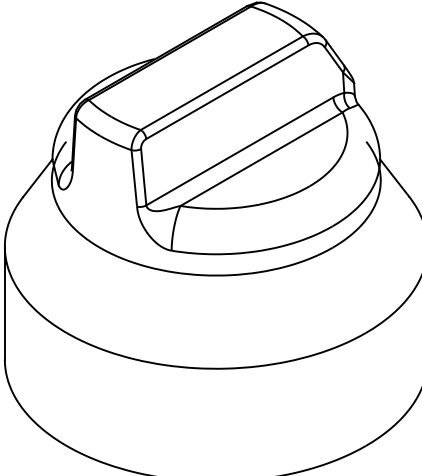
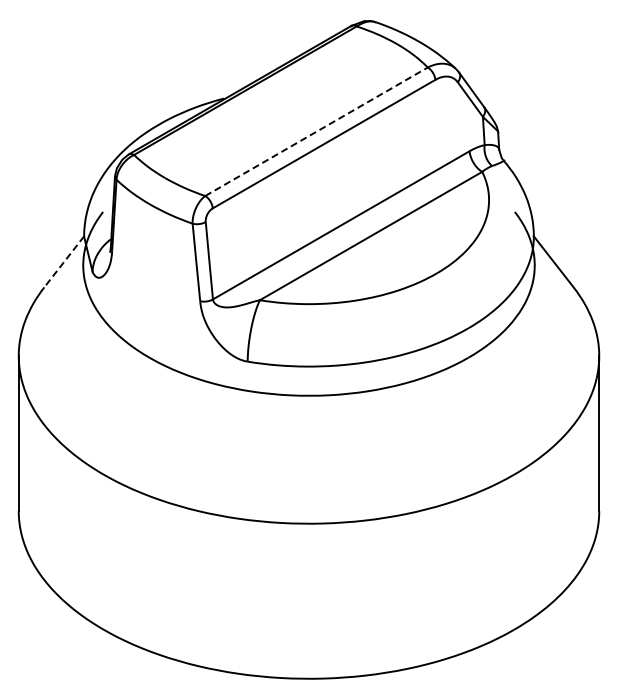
line: (221, 83) -> (316, 131), solid -> dashed
line: (37, 178) -> (63, 262), solid -> dashed

